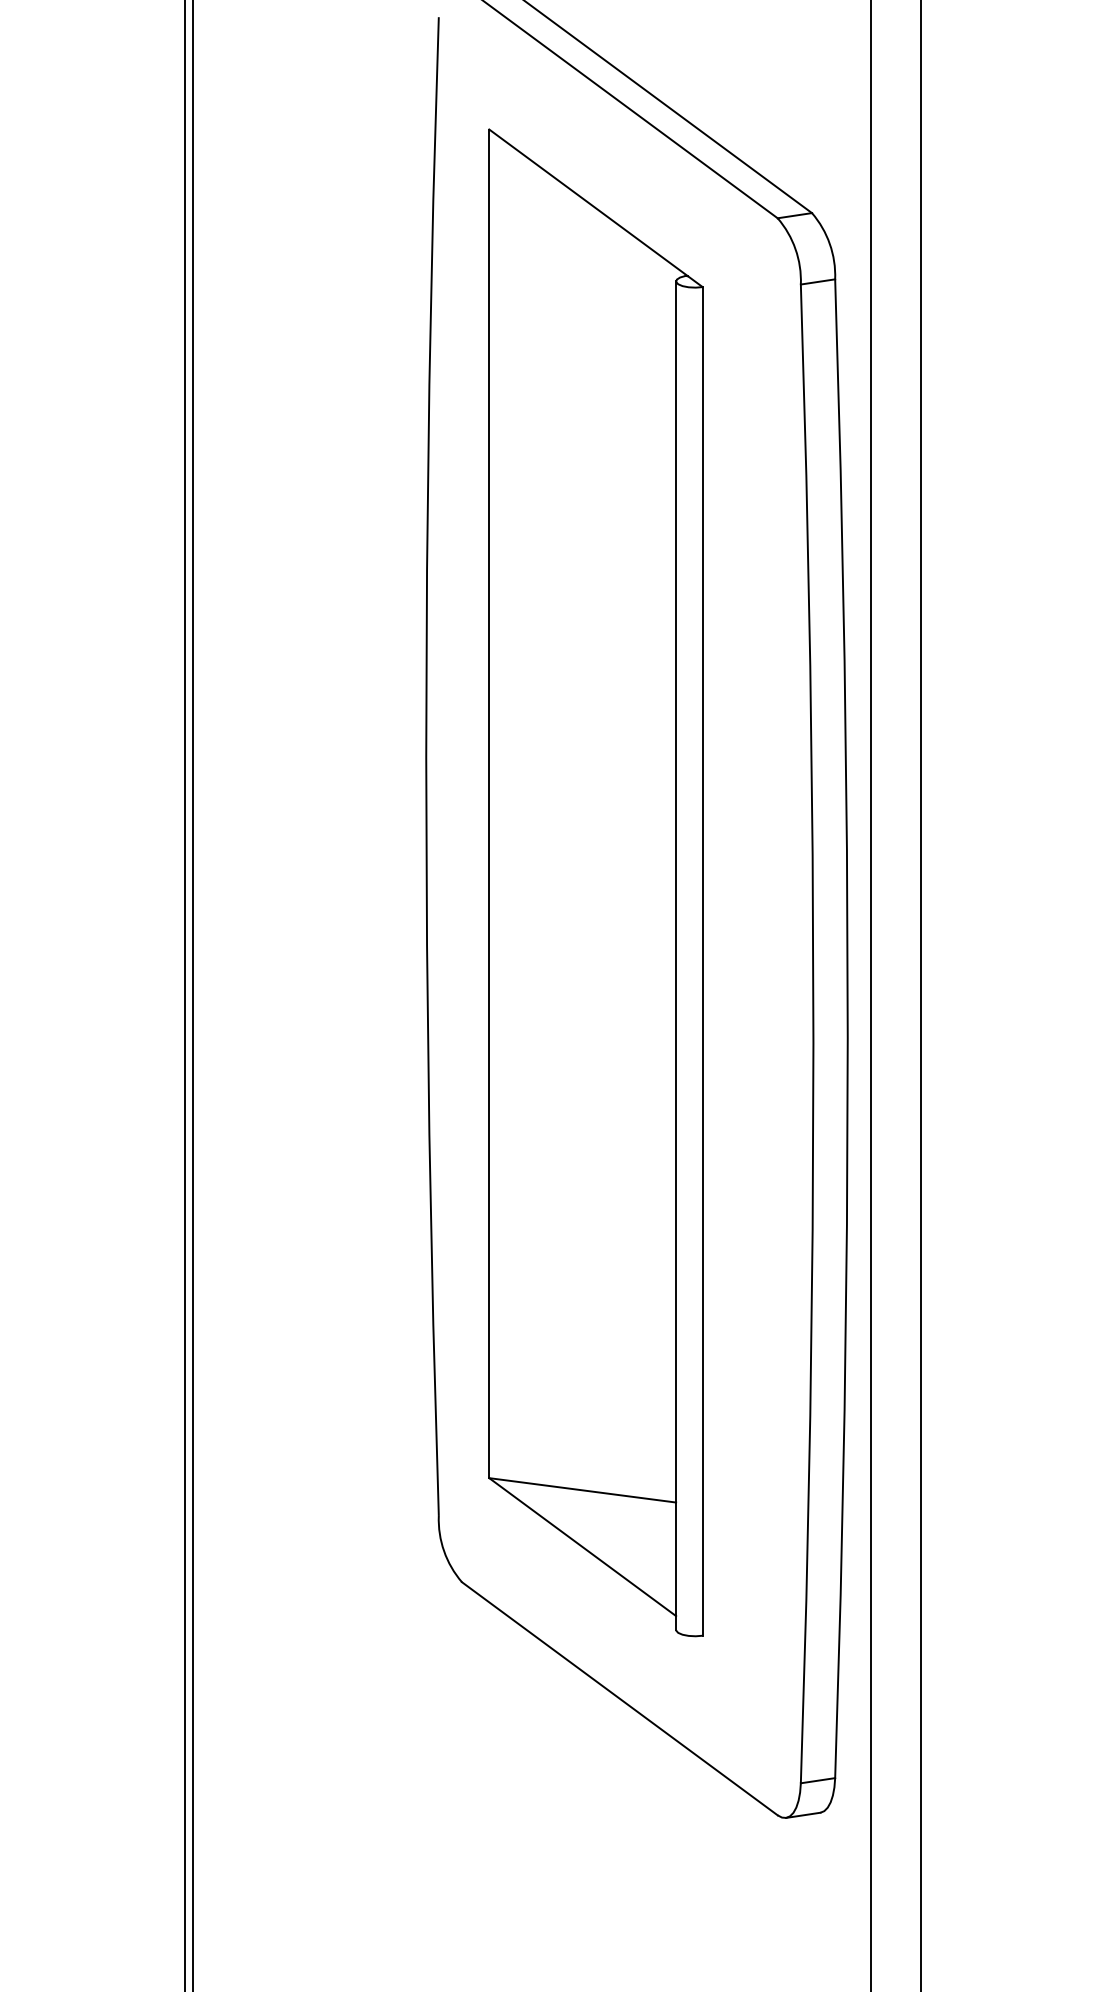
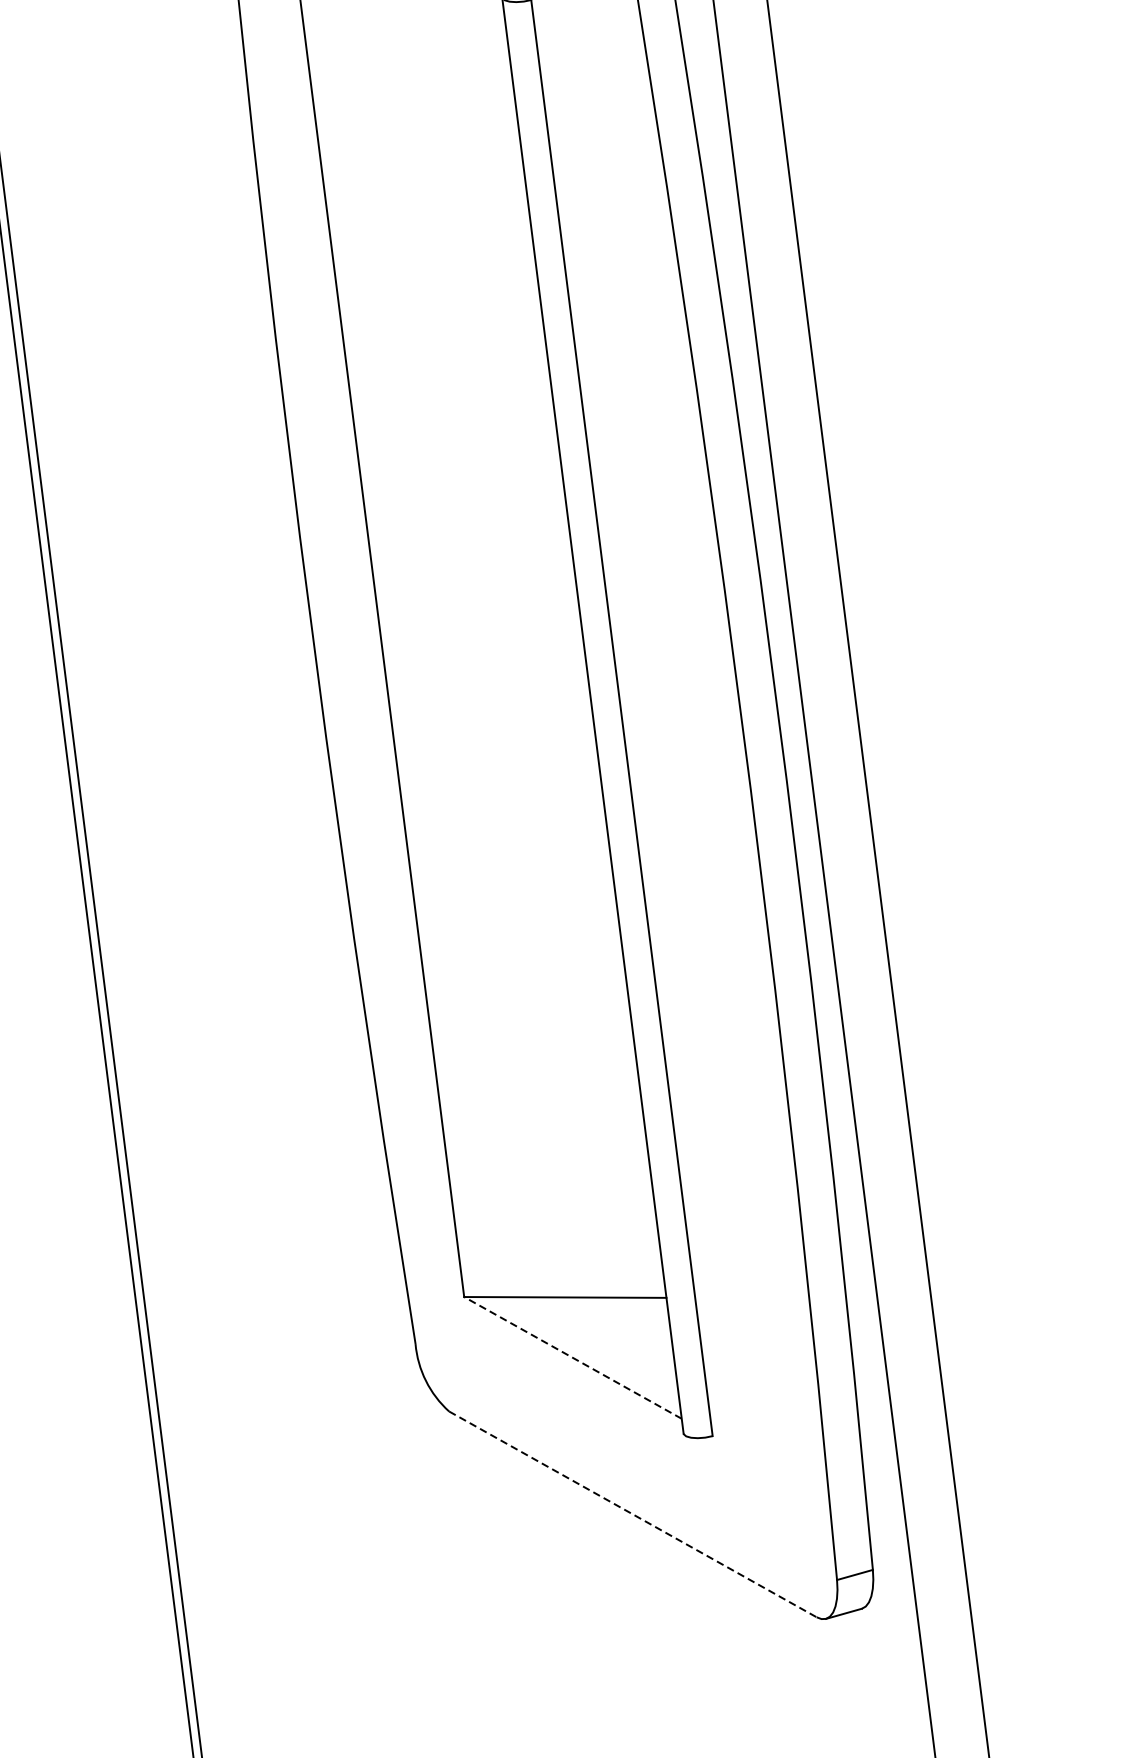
line: (582, 1546) -> (572, 1357), solid -> dashed
line: (620, 1699) -> (633, 1515), solid -> dashed

